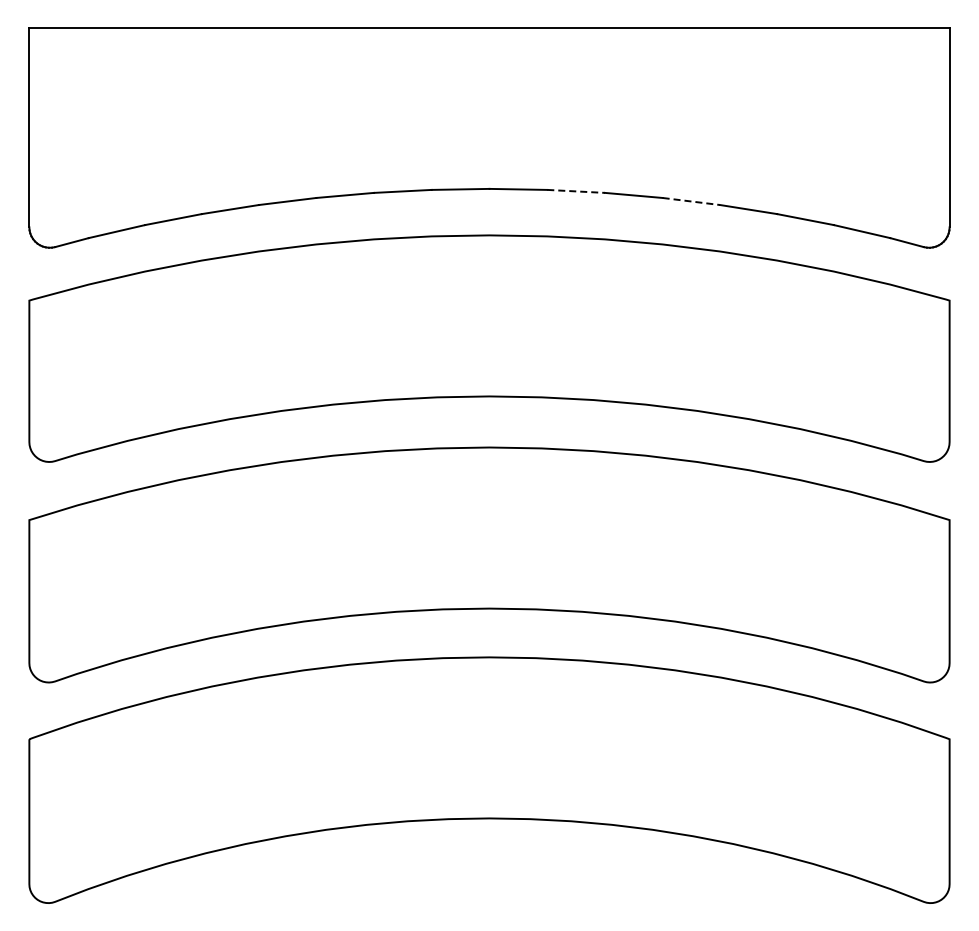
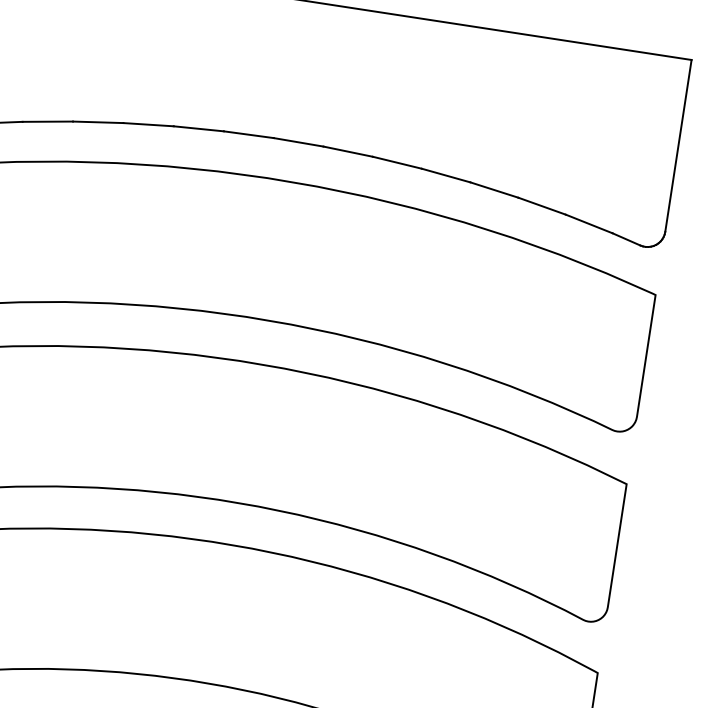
line: (576, 191) -> (348, 151), dashed -> solid
line: (691, 201) -> (446, 175), dashed -> solid

